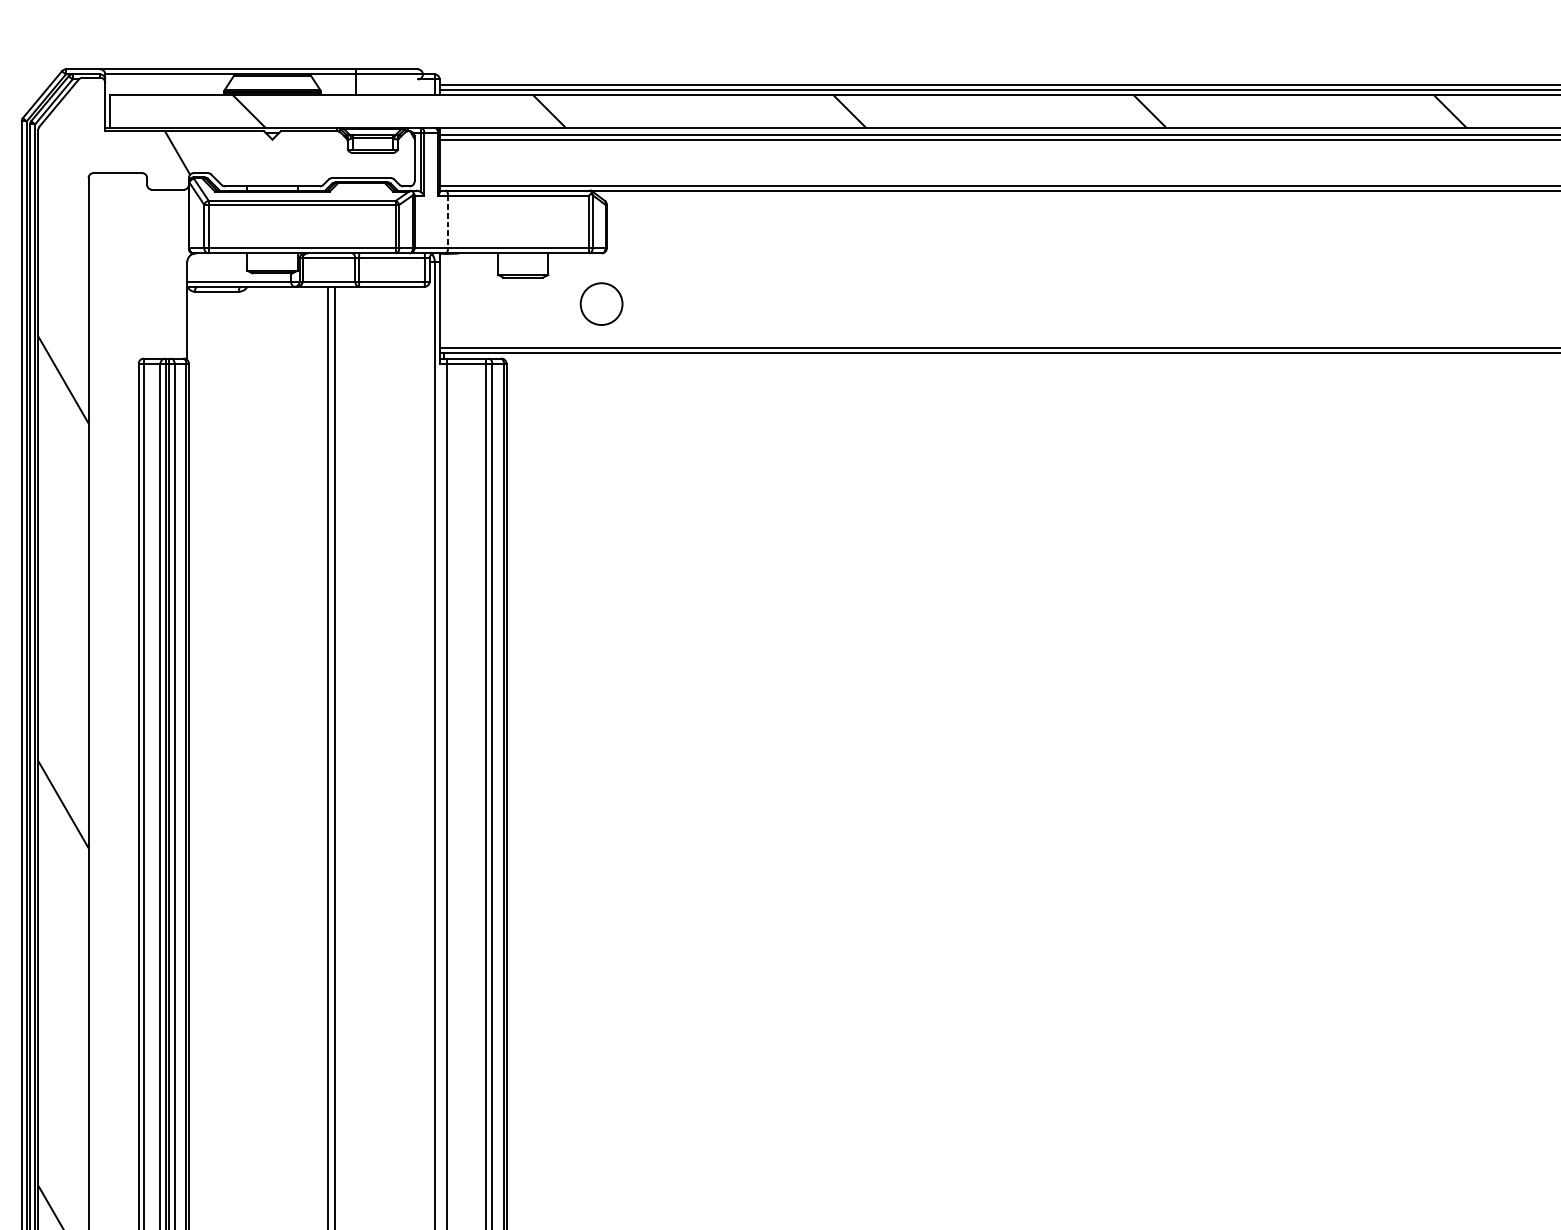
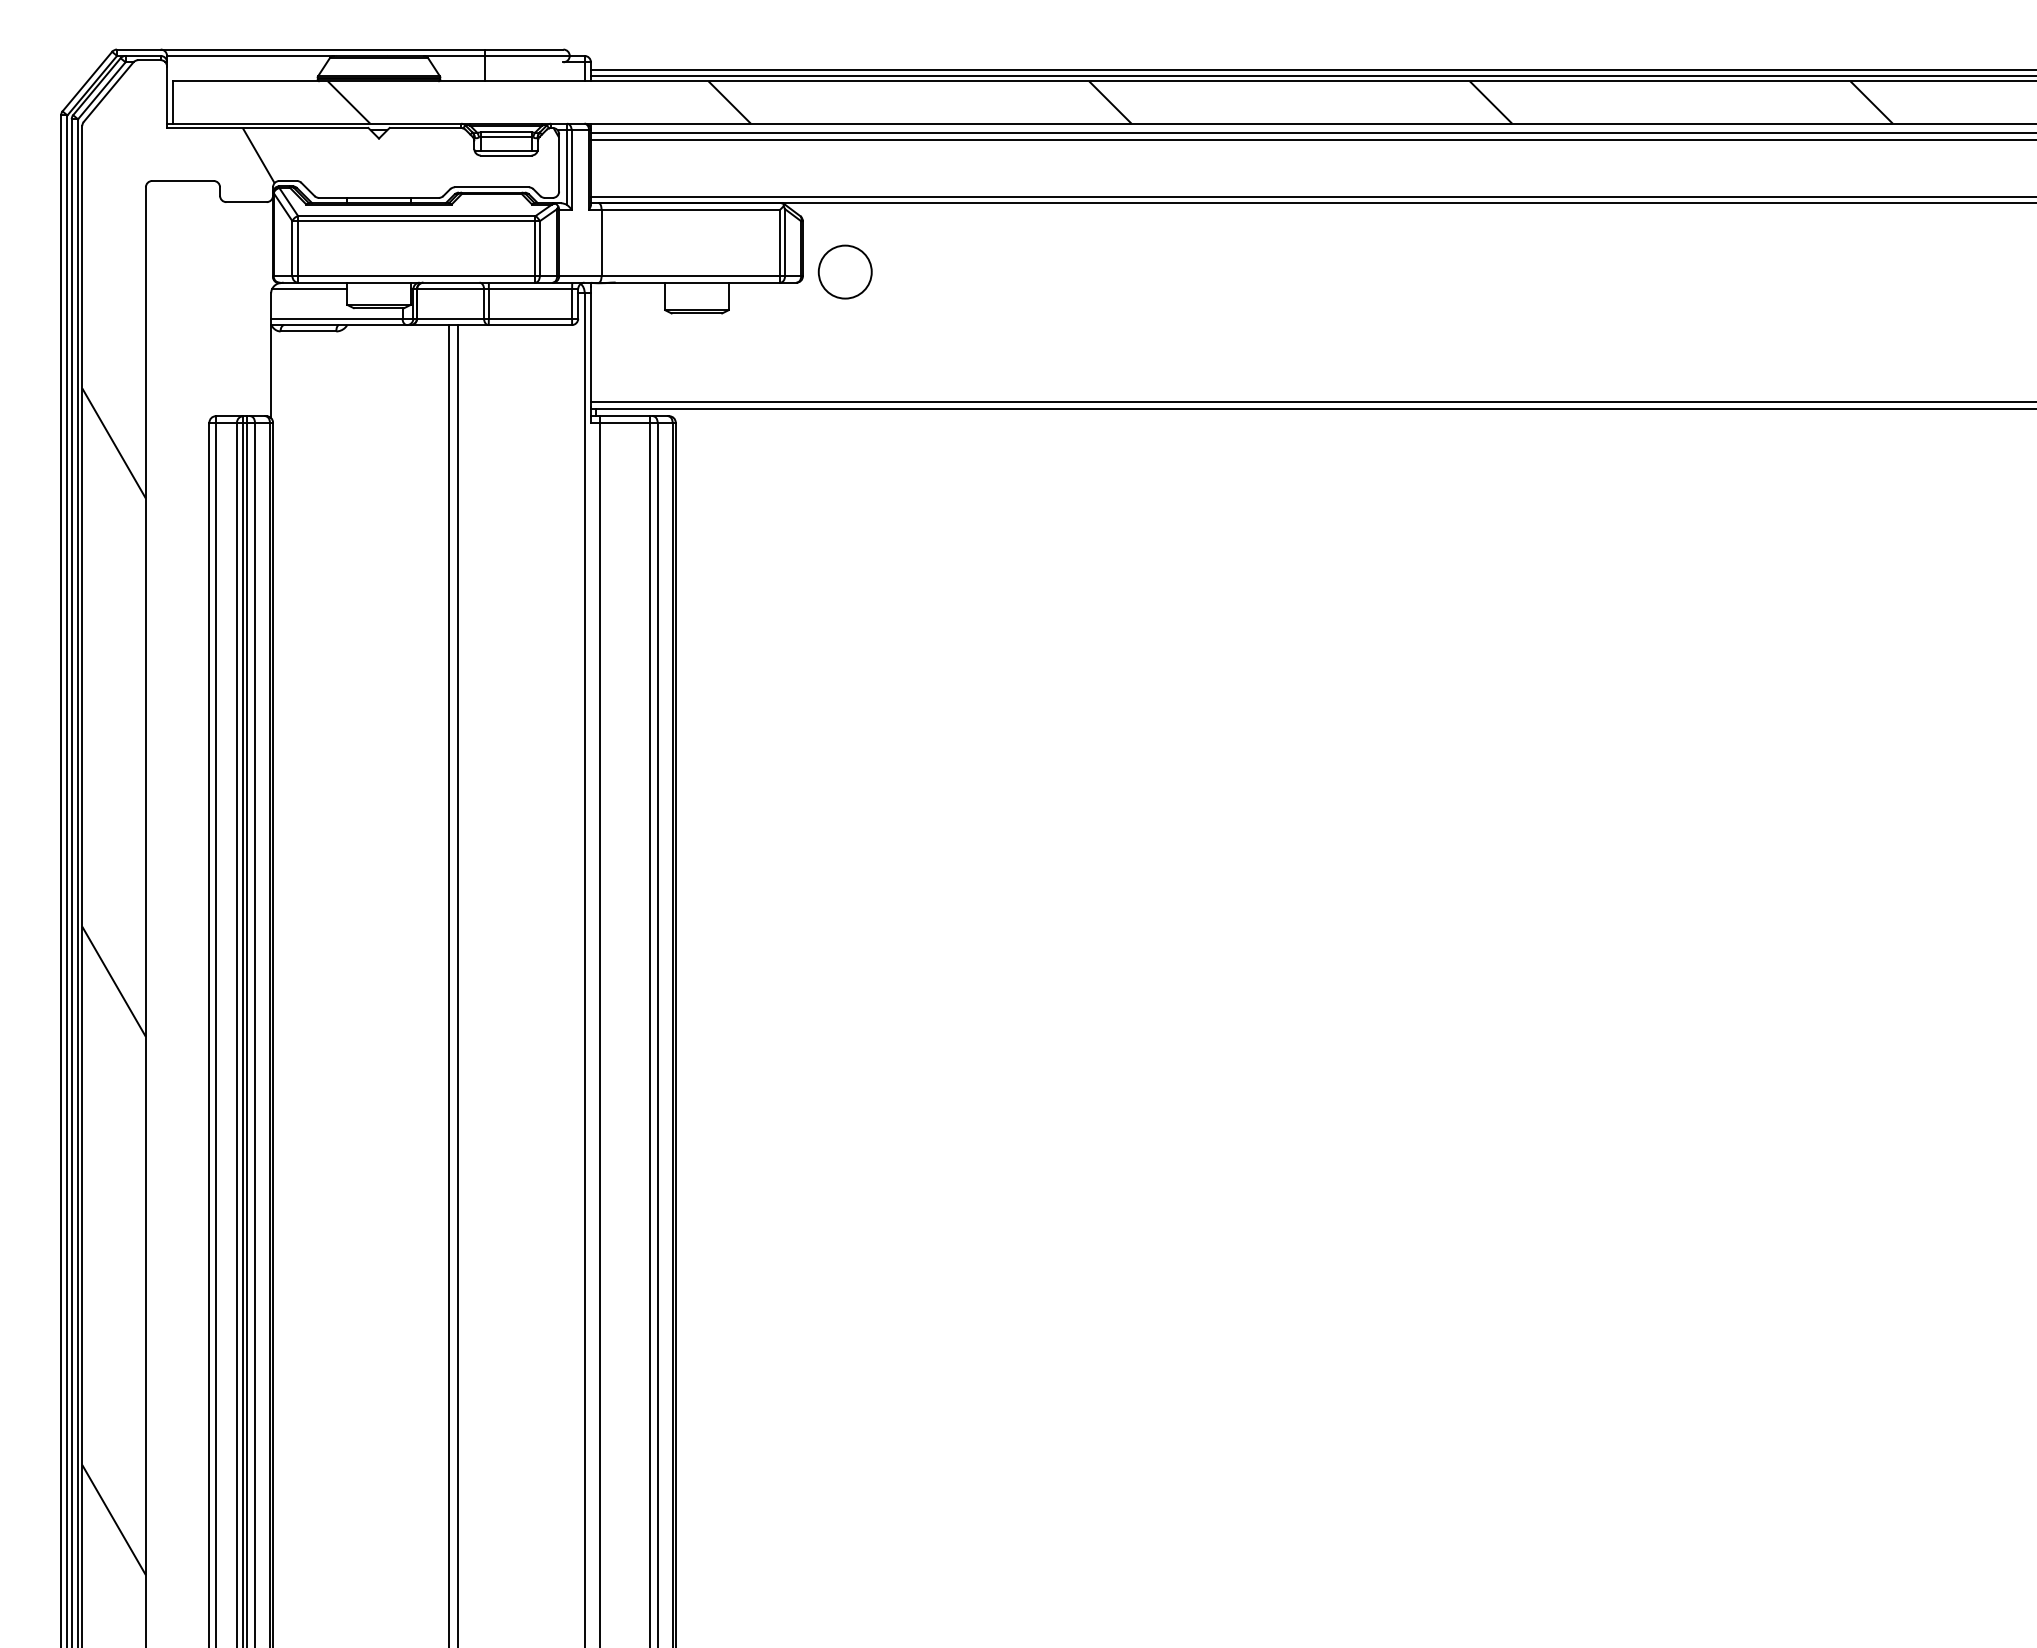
line: (447, 222) -> (601, 243), dashed -> solid
line: (217, 258) -> (309, 289), added
circle: (601, 303) -> (844, 271), moved

